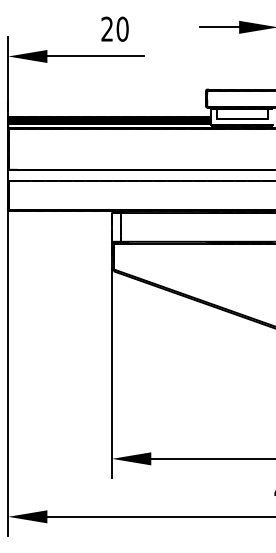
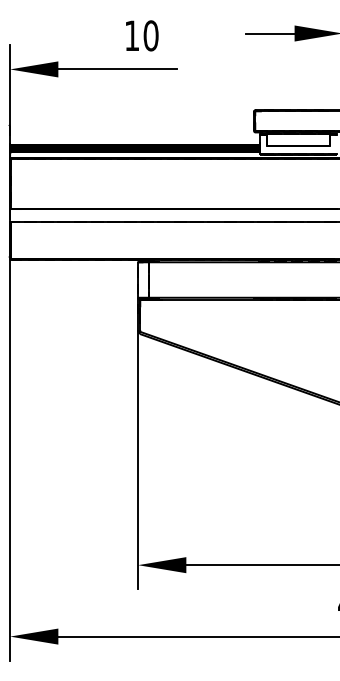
text: (106, 28) -> (131, 34), 20 -> 10

